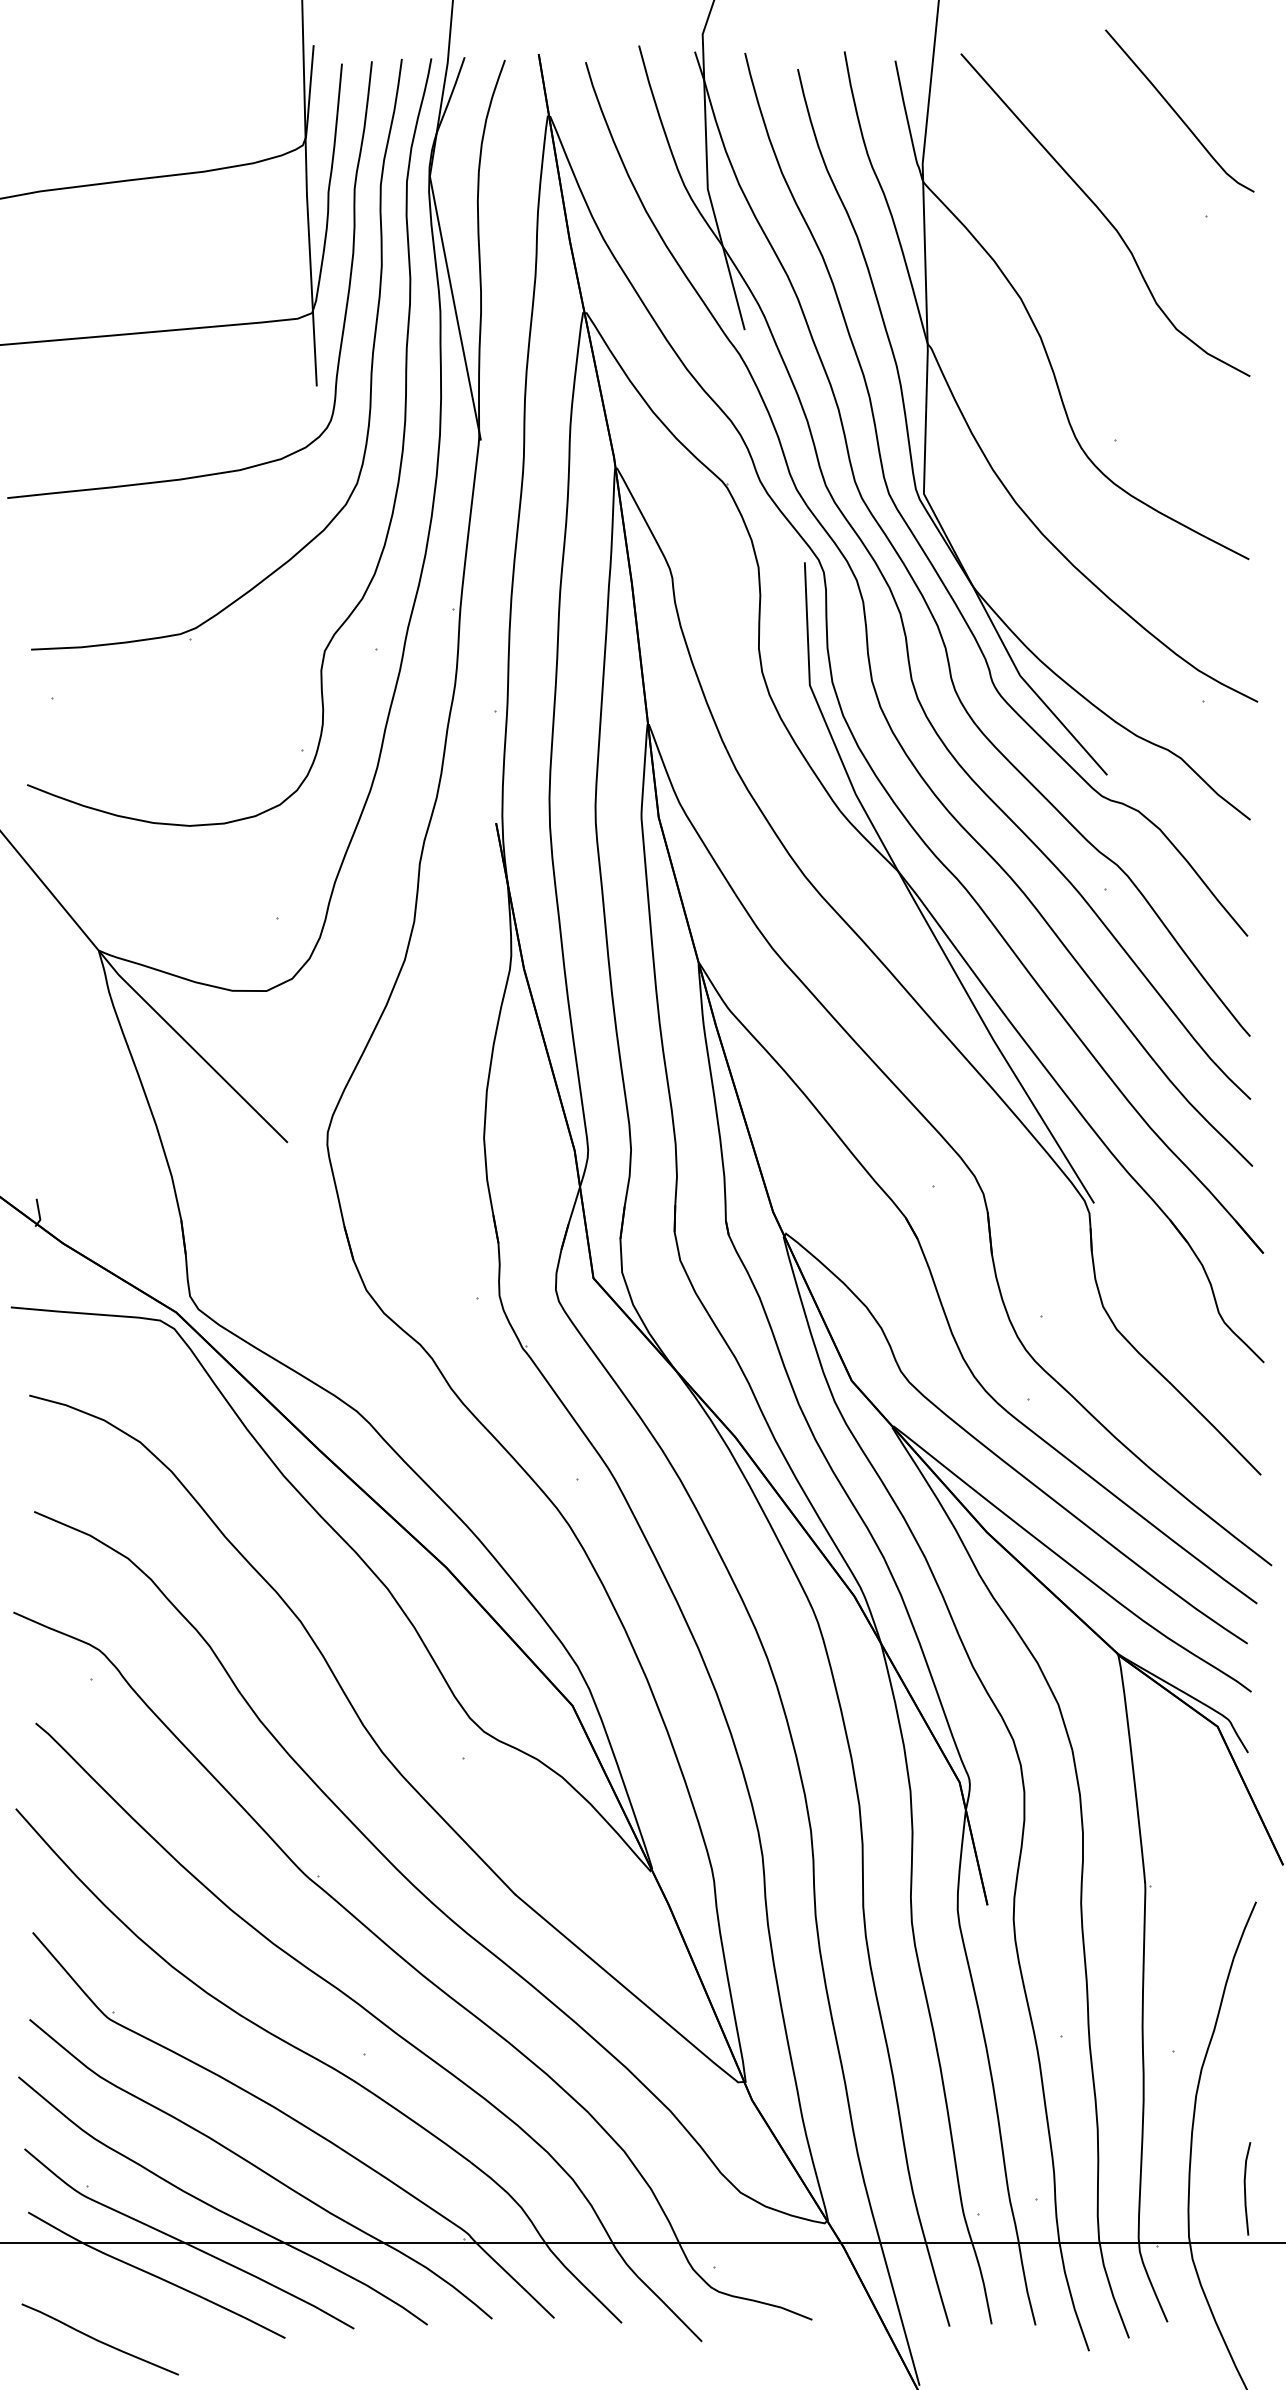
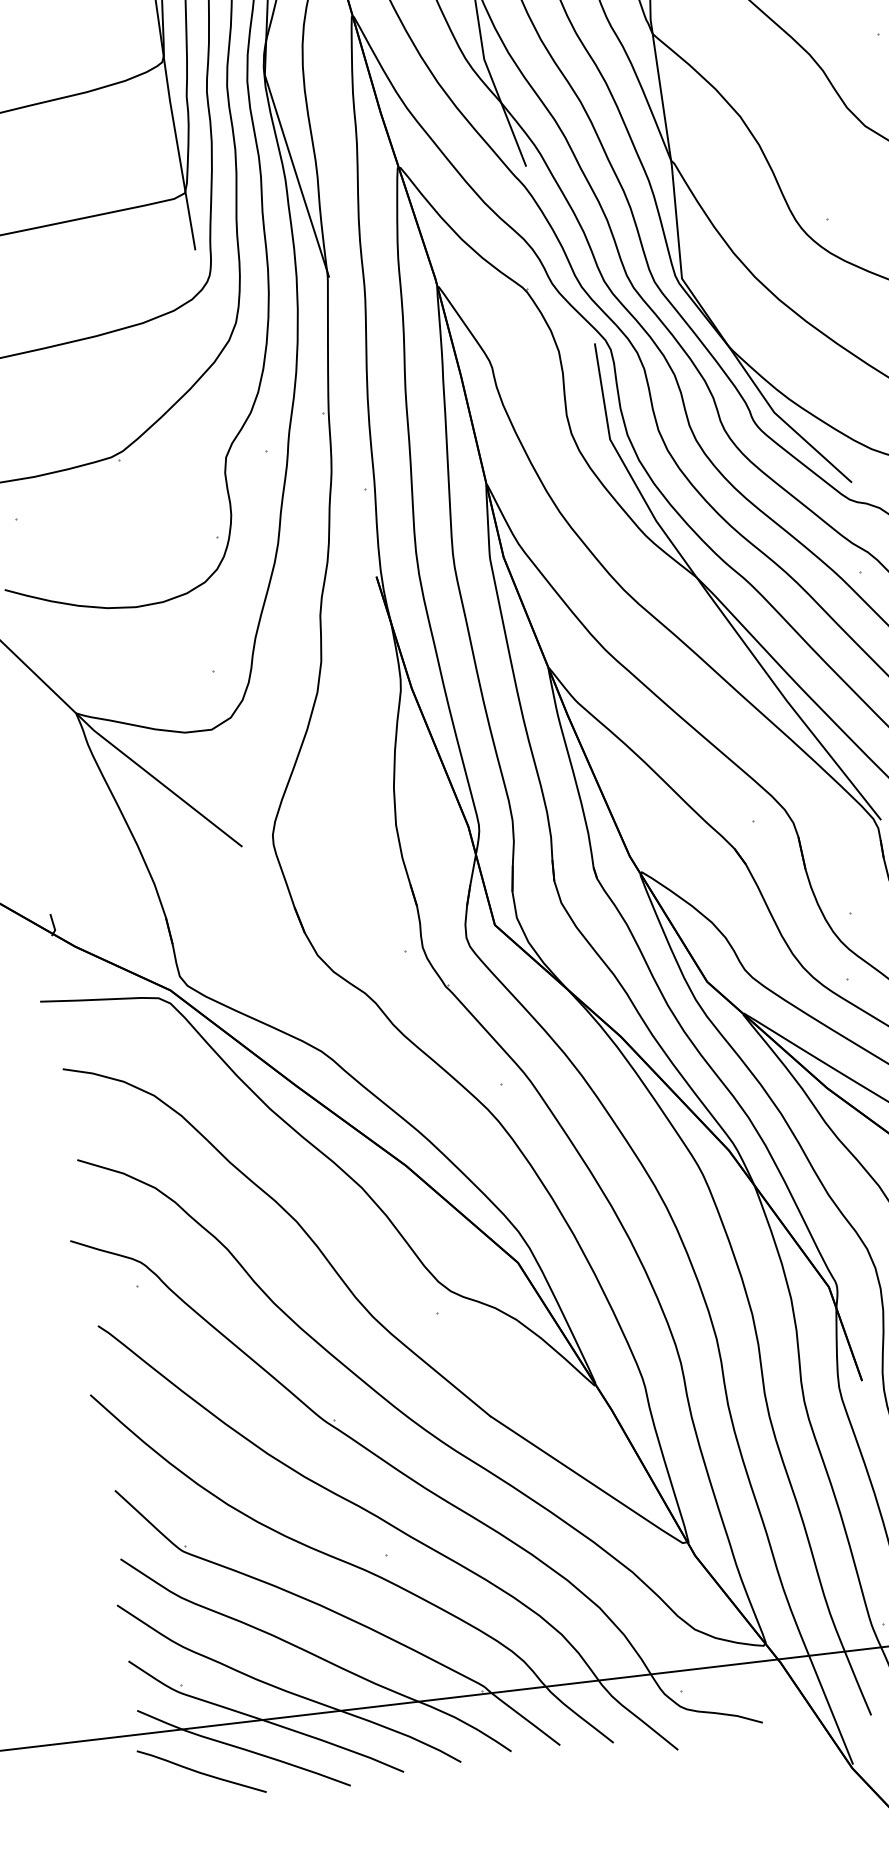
curve: (99, 2340) -> (201, 1772), moved

